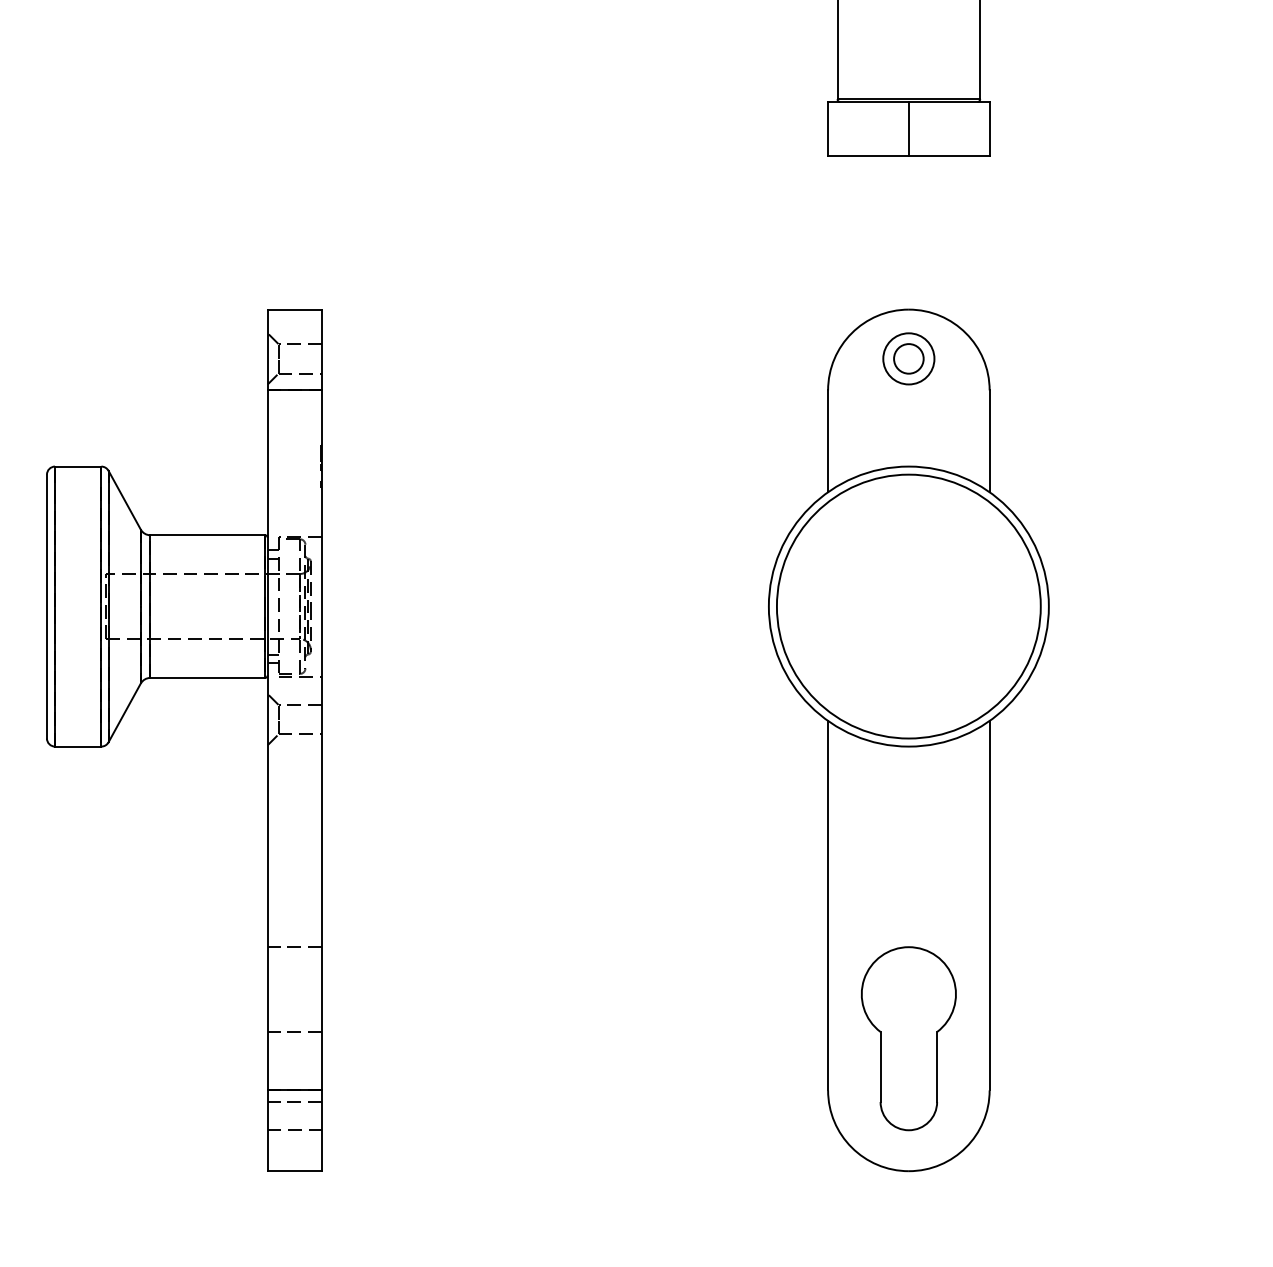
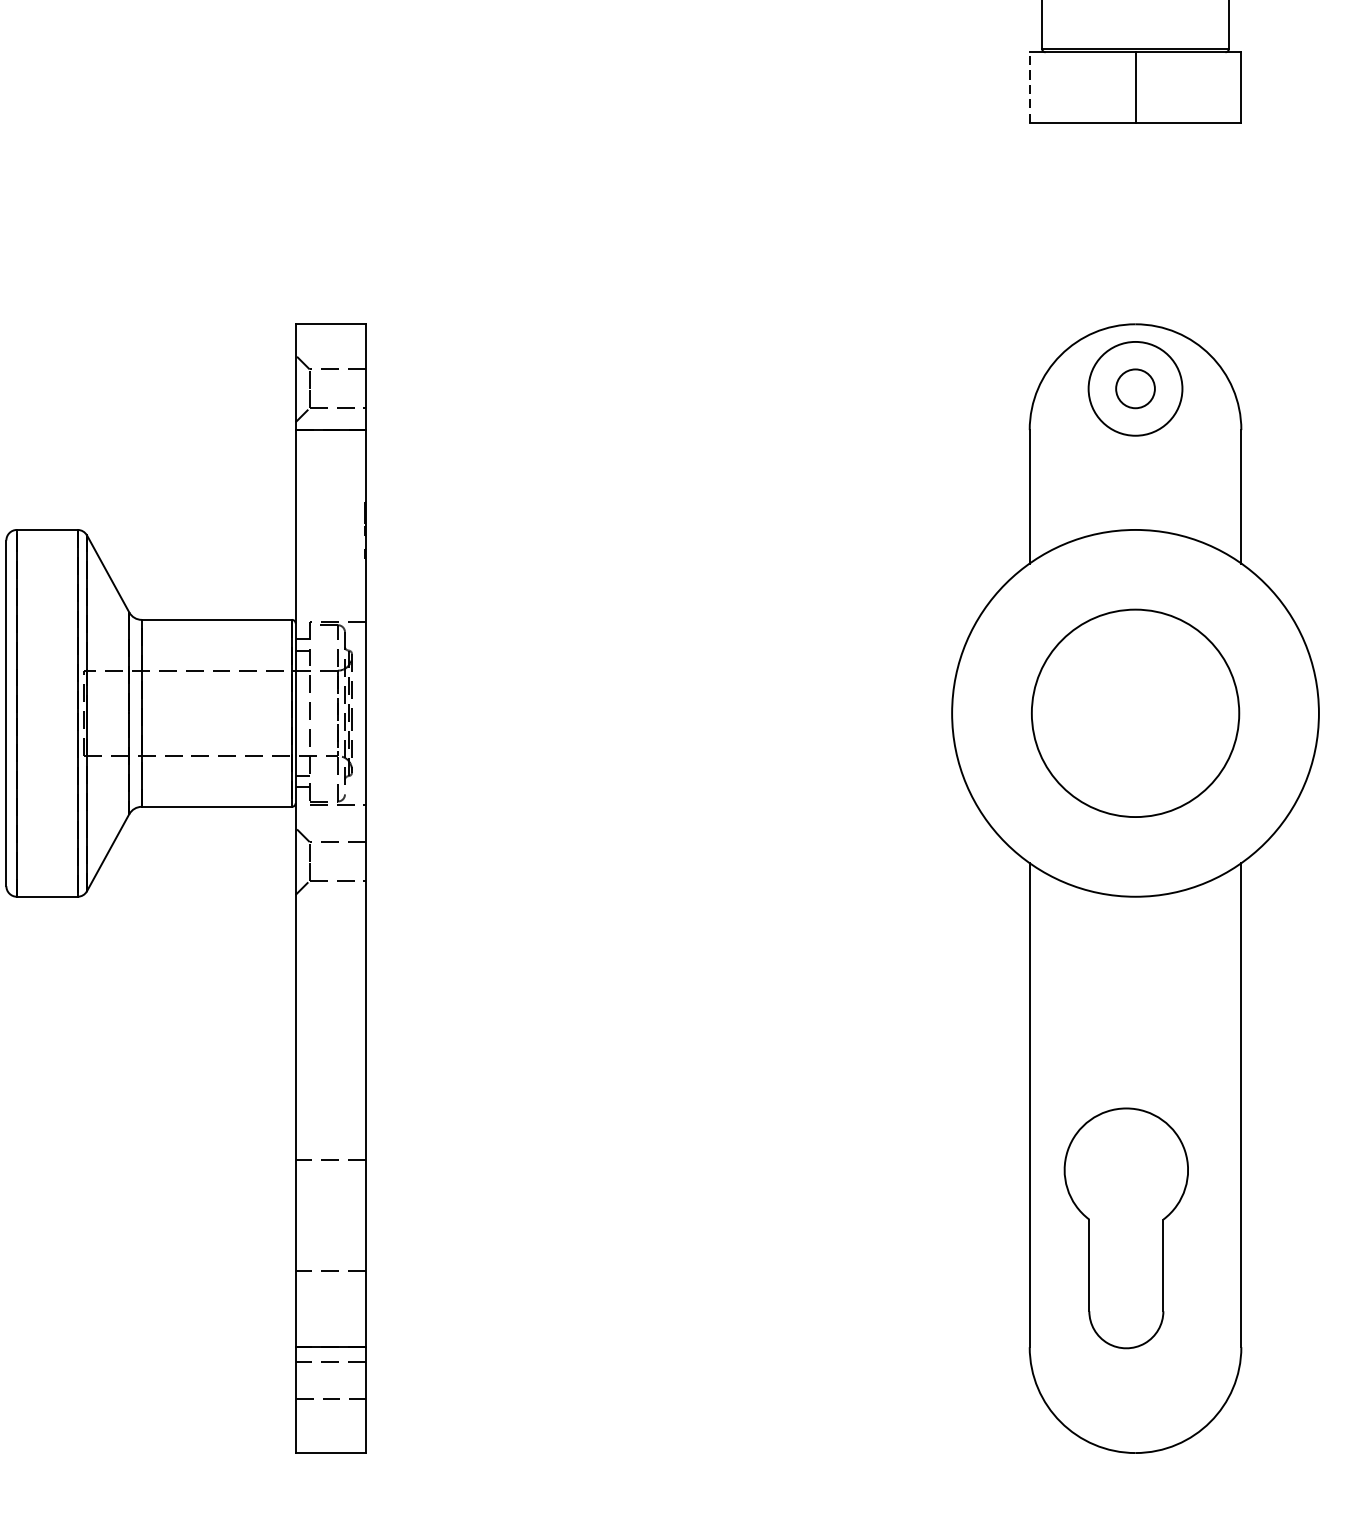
line: (828, 128) -> (1030, 87), solid -> dashed
circle: (908, 358) -> (1135, 388), size x1.4
circle: (908, 606) -> (1135, 713), size x0.6
part: (908, 1038) -> (1125, 1228), moved

